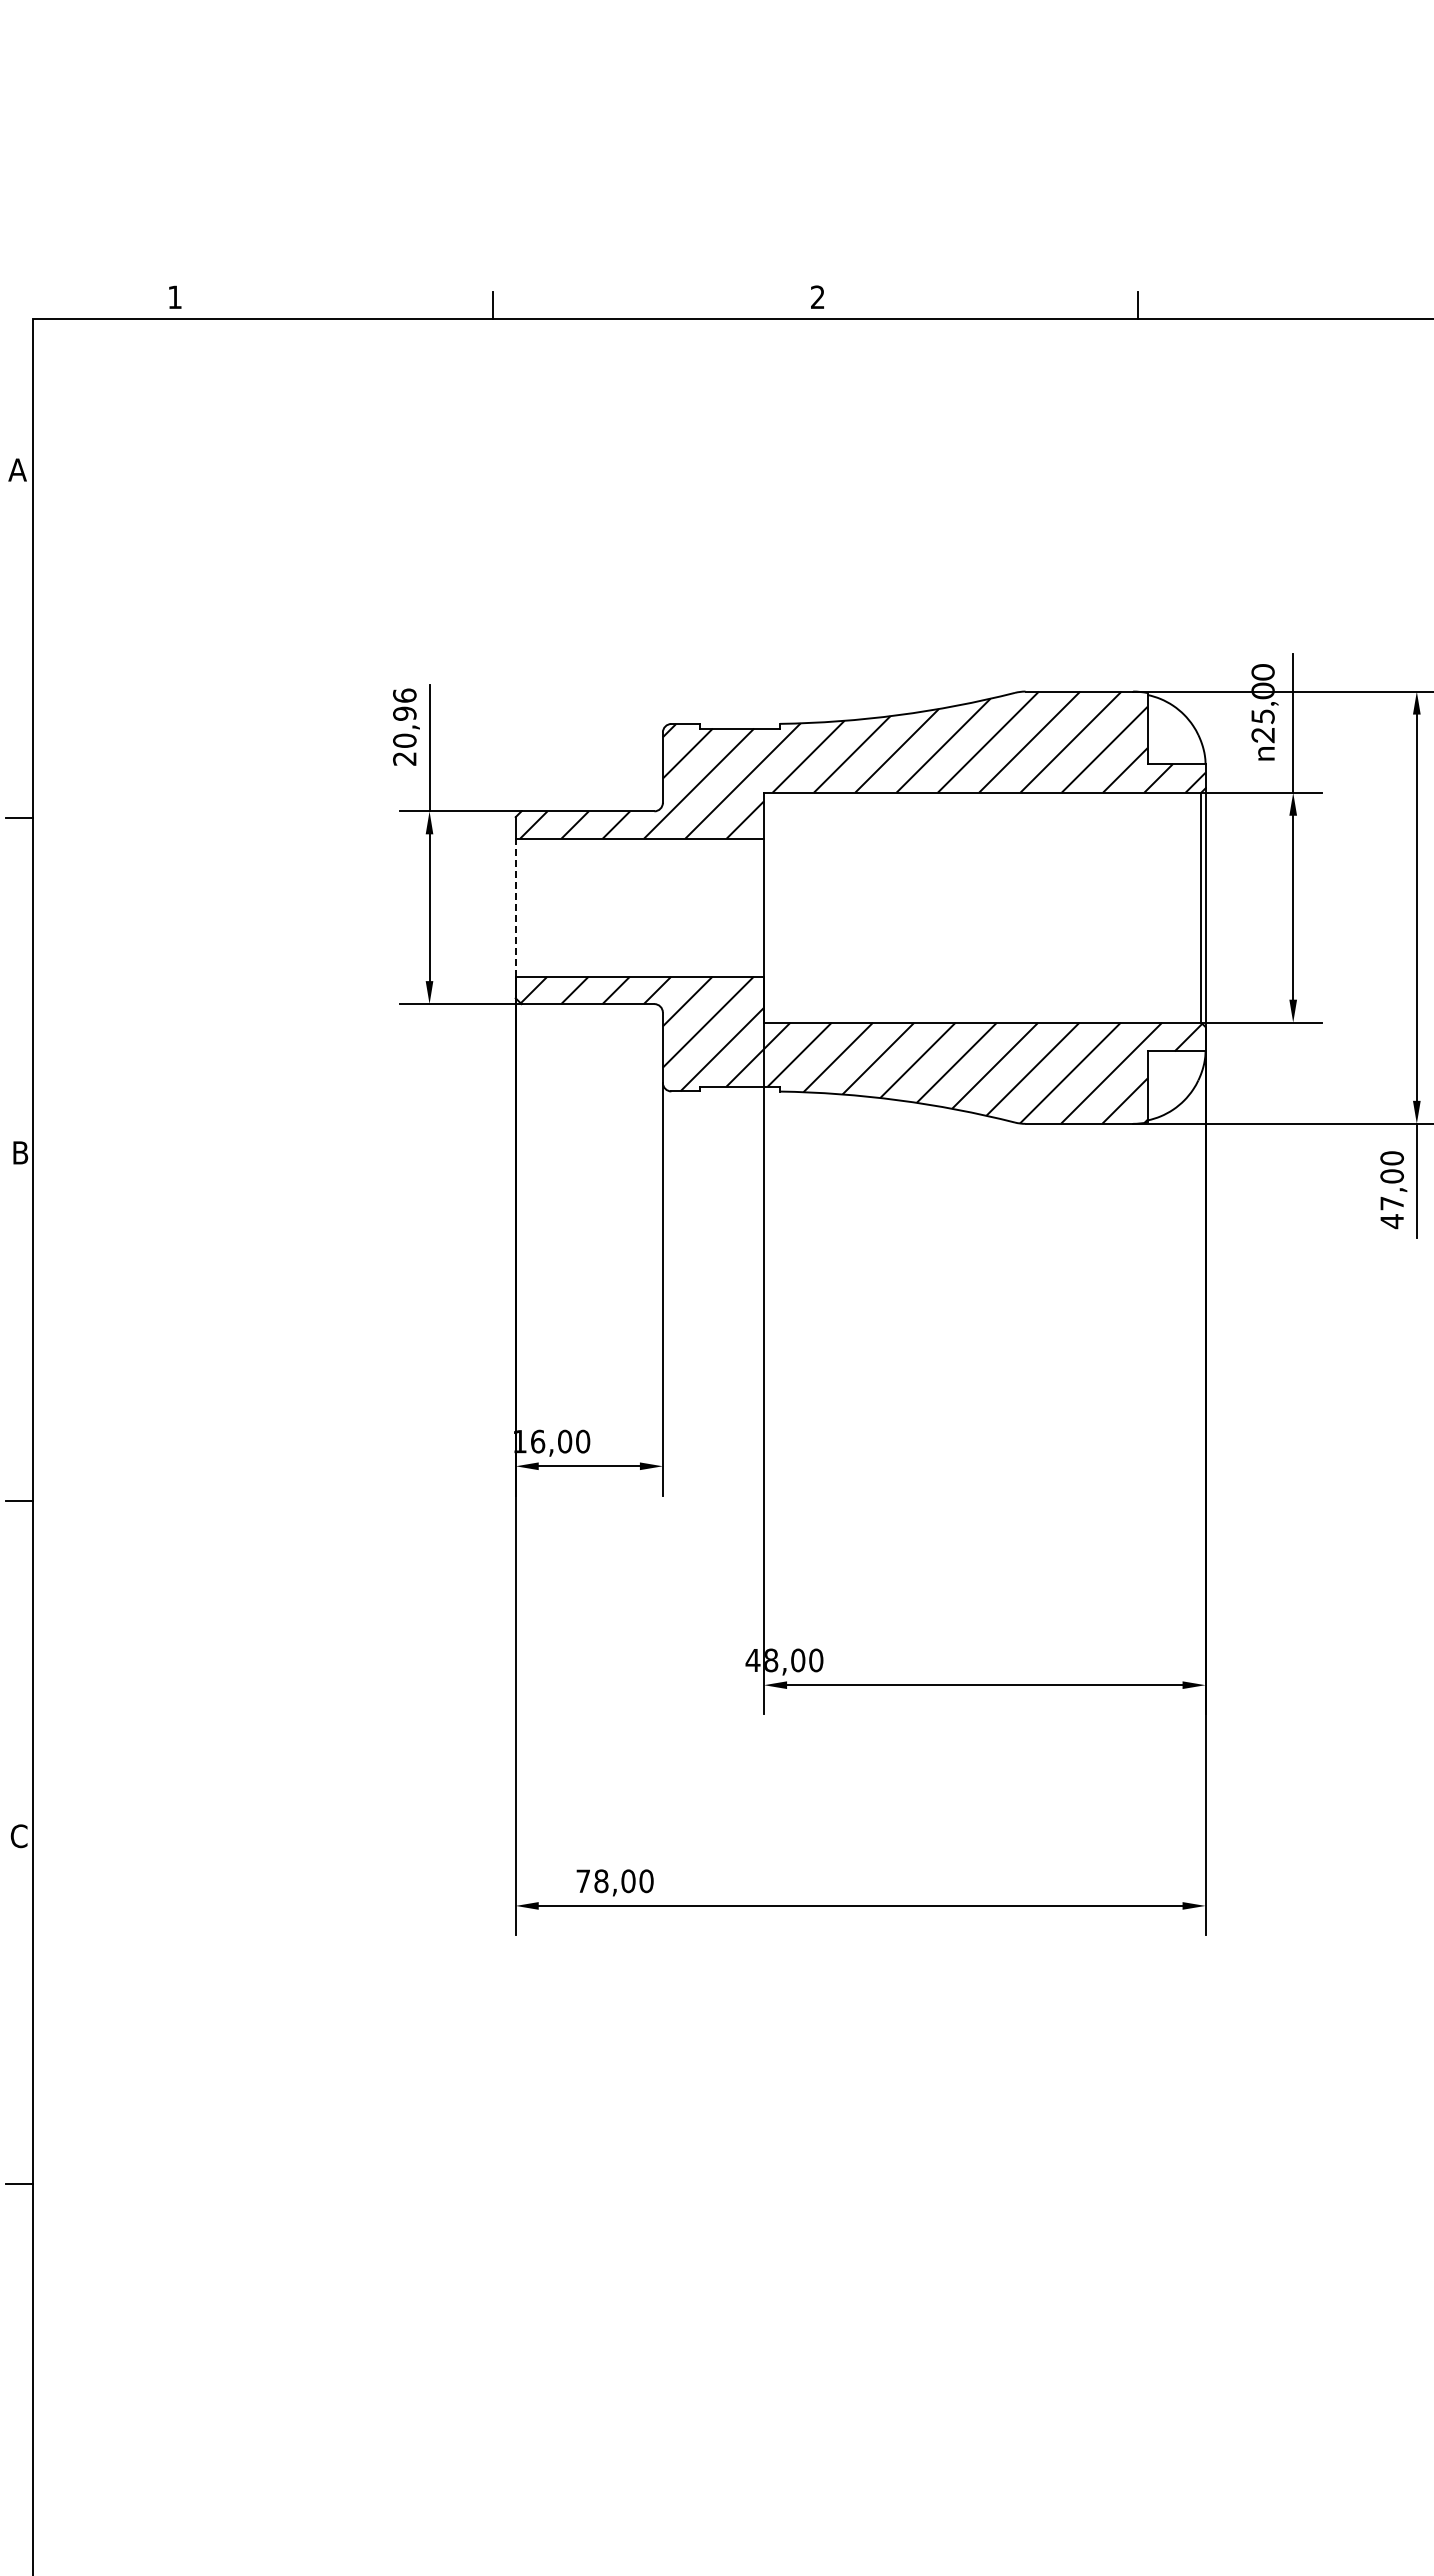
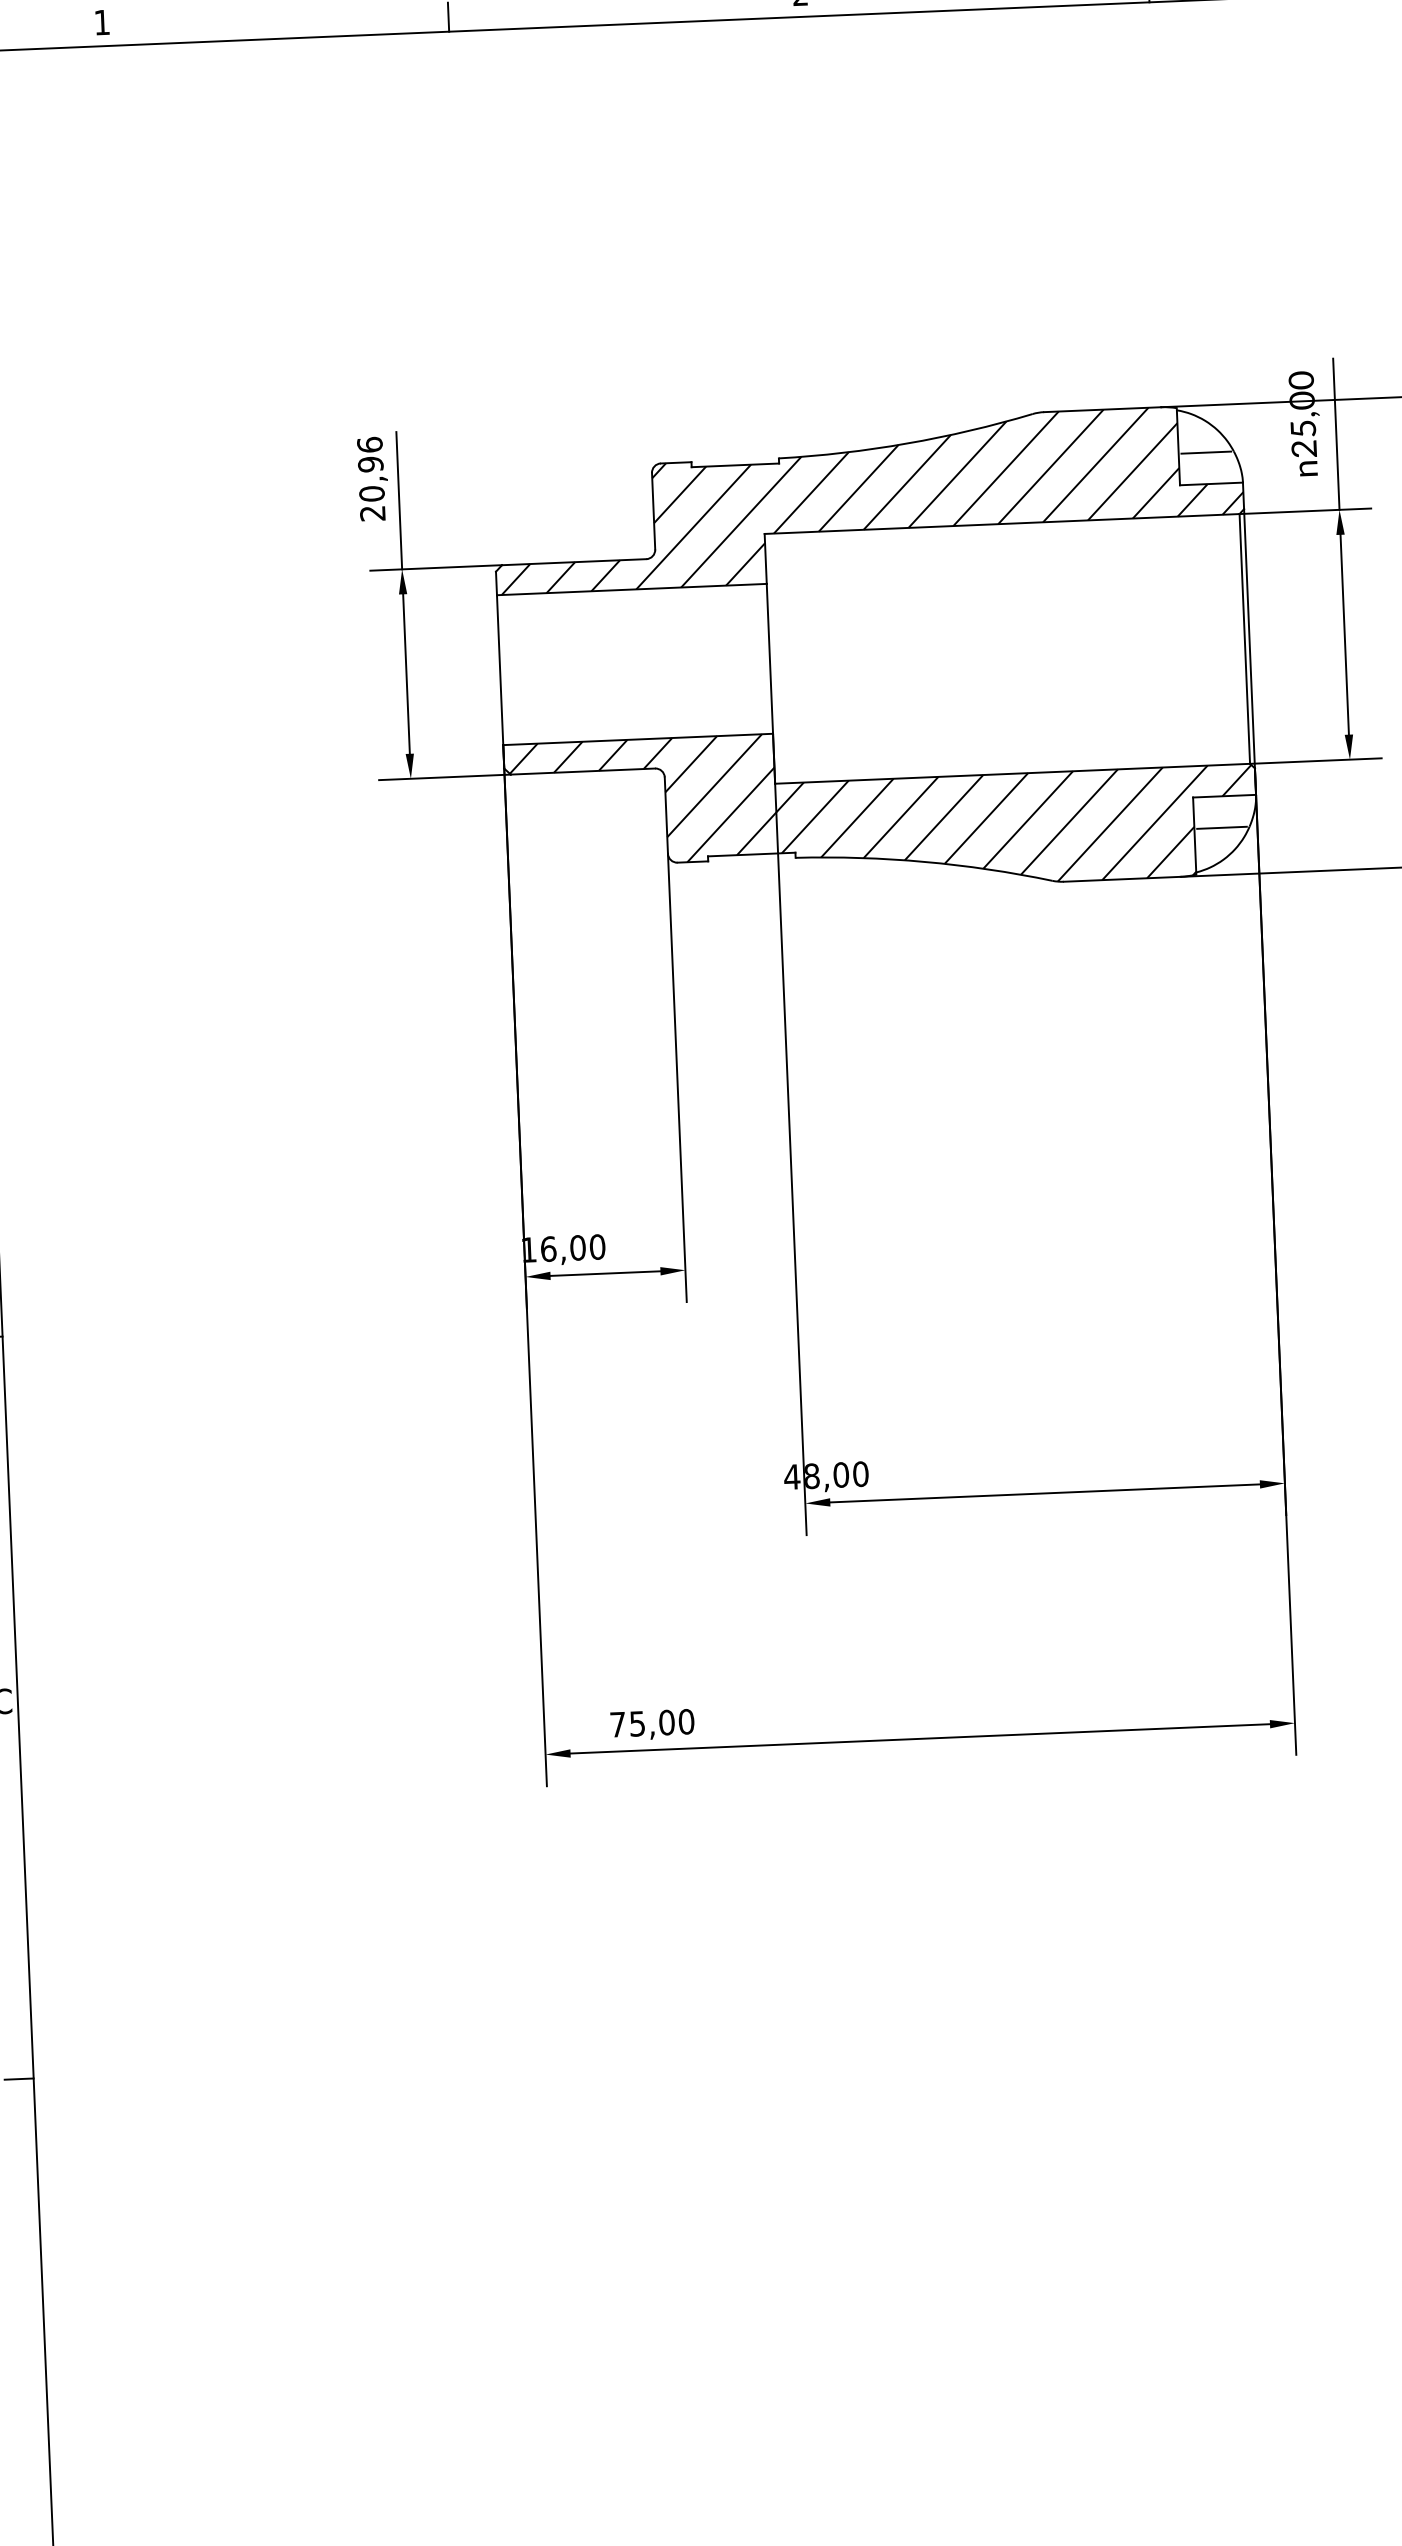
line: (1172, 735) -> (1205, 453), added
line: (515, 907) -> (499, 669), dashed -> solid
line: (1172, 1080) -> (1221, 827), added
text: (601, 1881) -> (637, 1724), 78,00 -> 75,00

